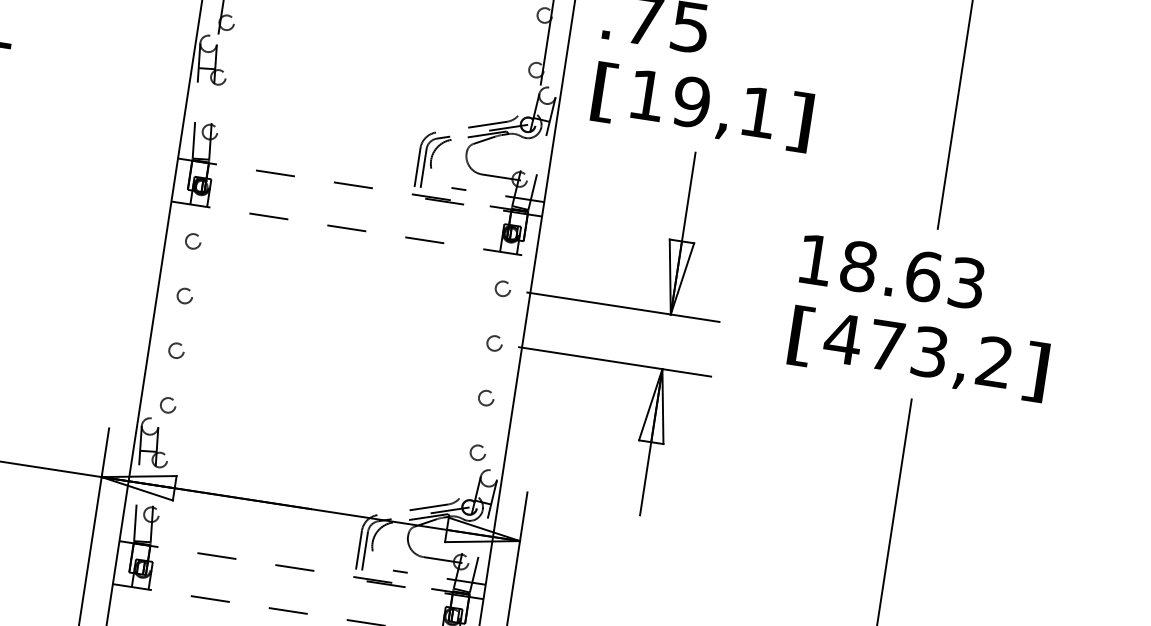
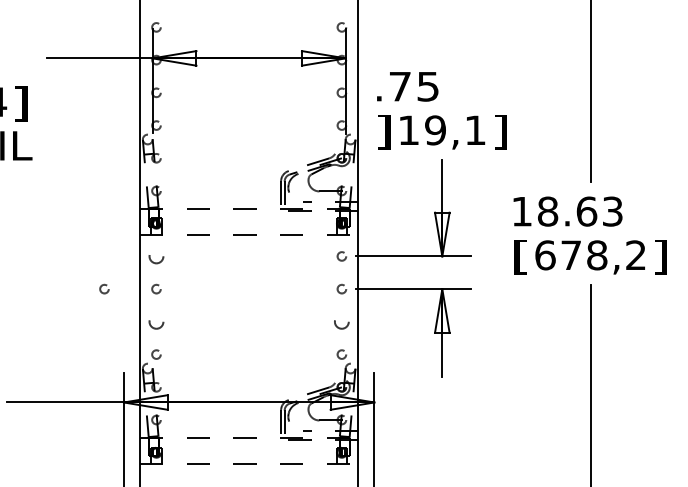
text: (604, 92) -> (383, 132), [ -> ]
circle: (193, 241) -> (156, 256), size x1.6
circle: (98, 281) -> (104, 288), added
text: (885, 345) -> (570, 255), 473,2 -> 678,2
circle: (176, 350) -> (156, 321), size x1.6
circle: (485, 397) -> (341, 321), size x1.6

